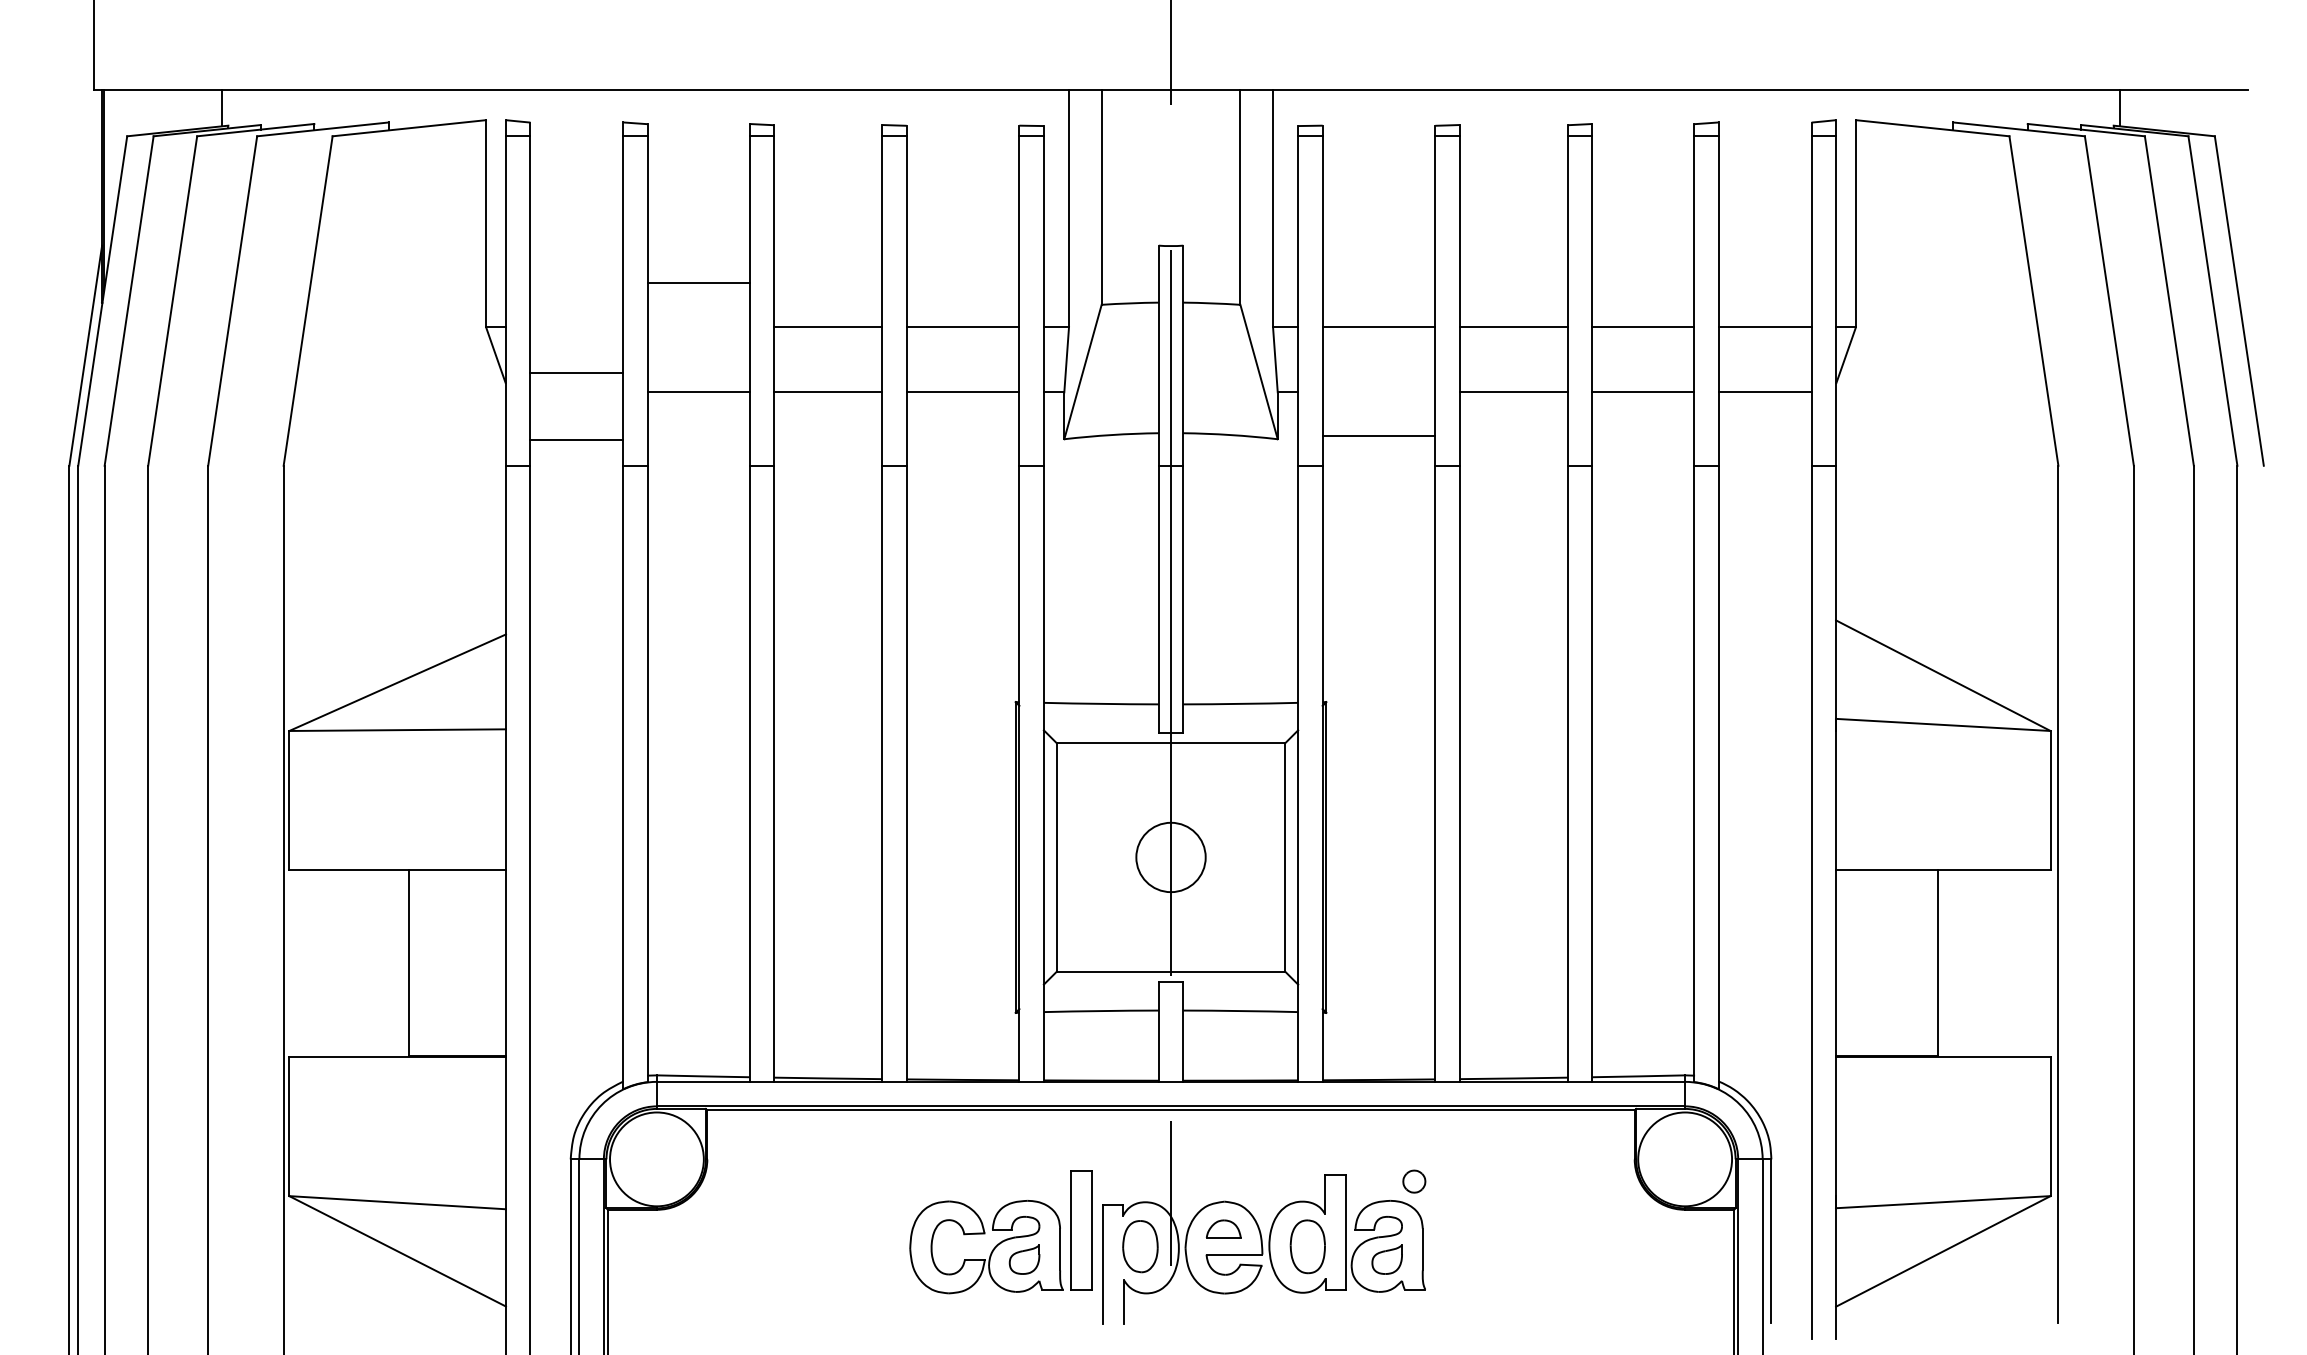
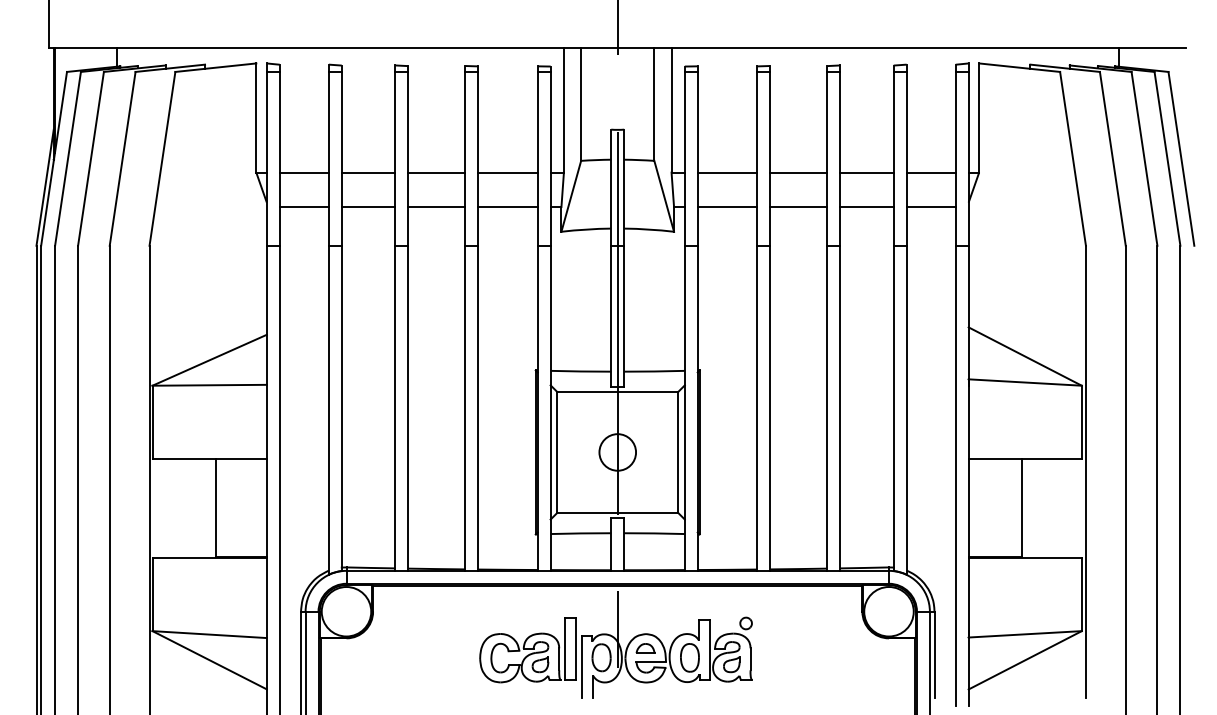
line: (698, 283) -> (368, 172), moved
line: (575, 372) -> (303, 172), moved
line: (1379, 436) -> (727, 207), moved
line: (575, 440) -> (303, 207), moved

